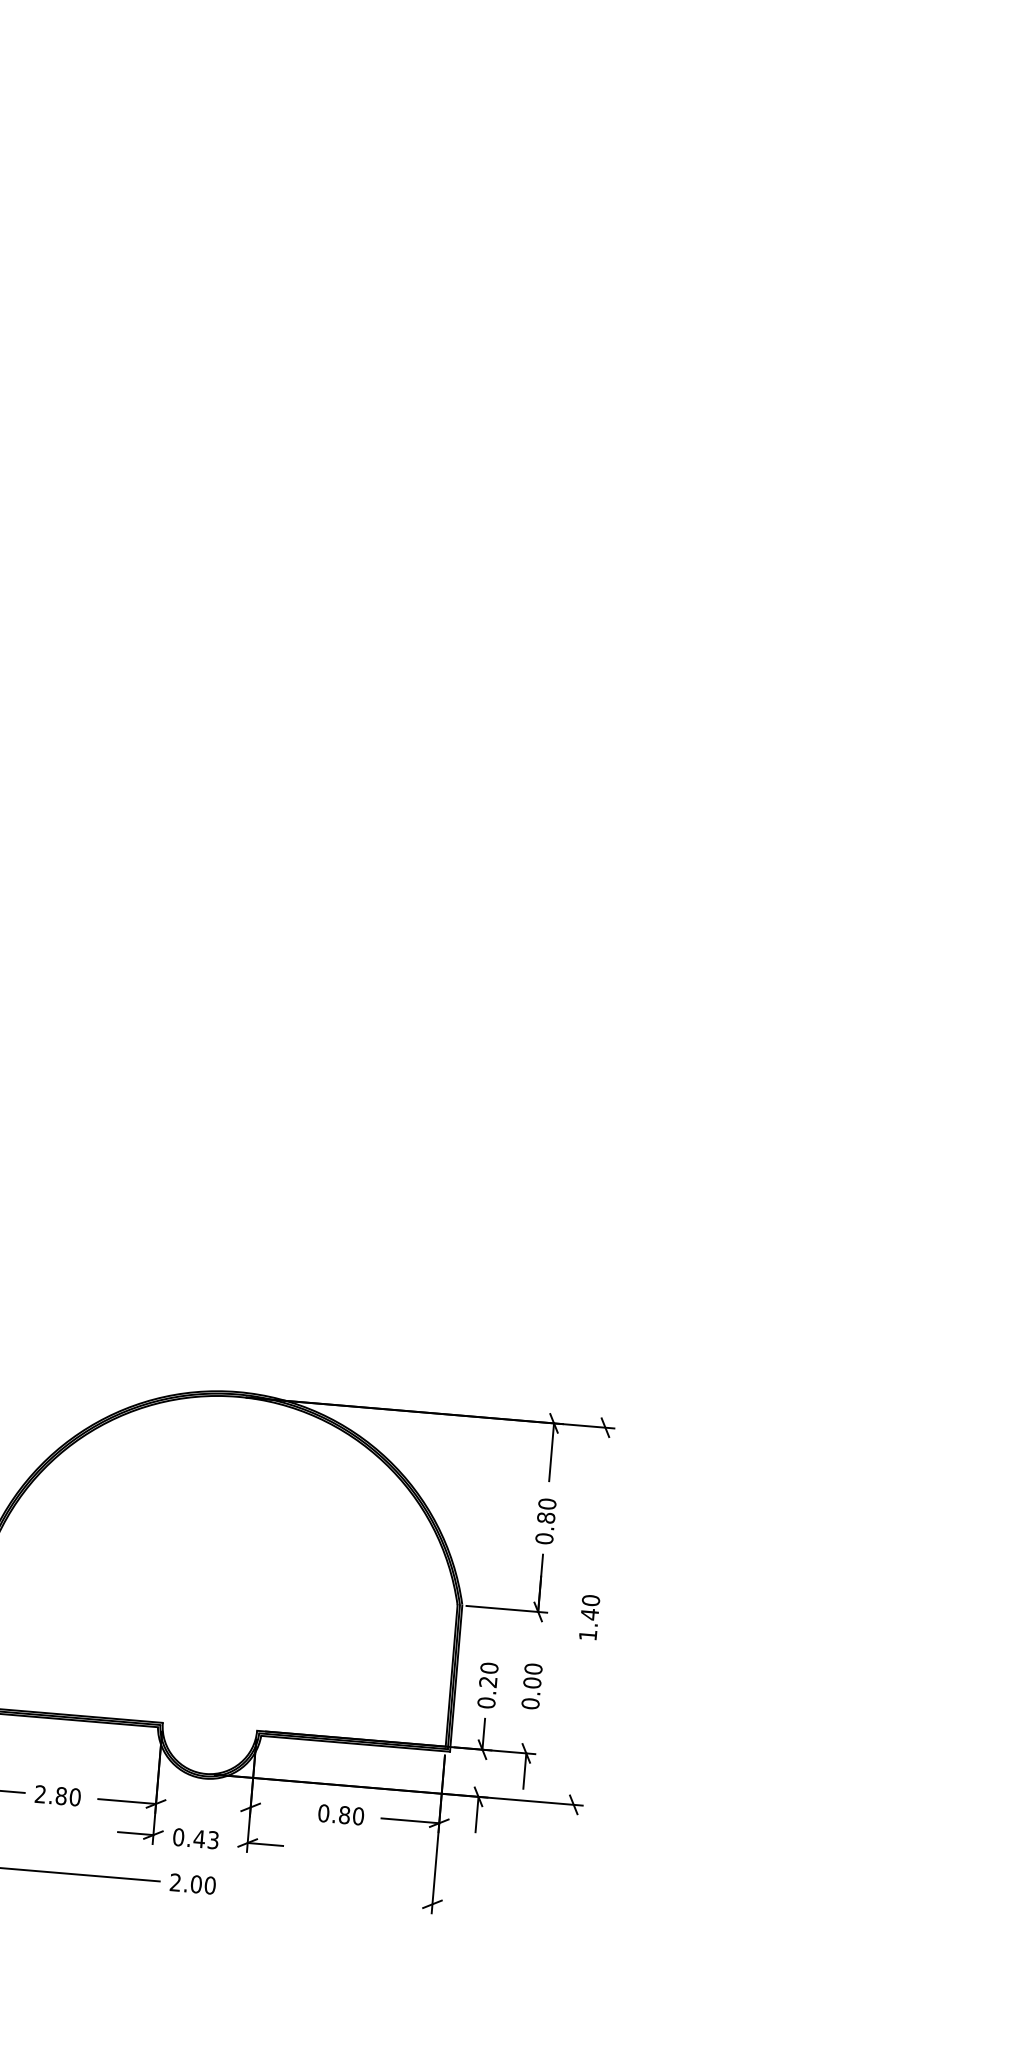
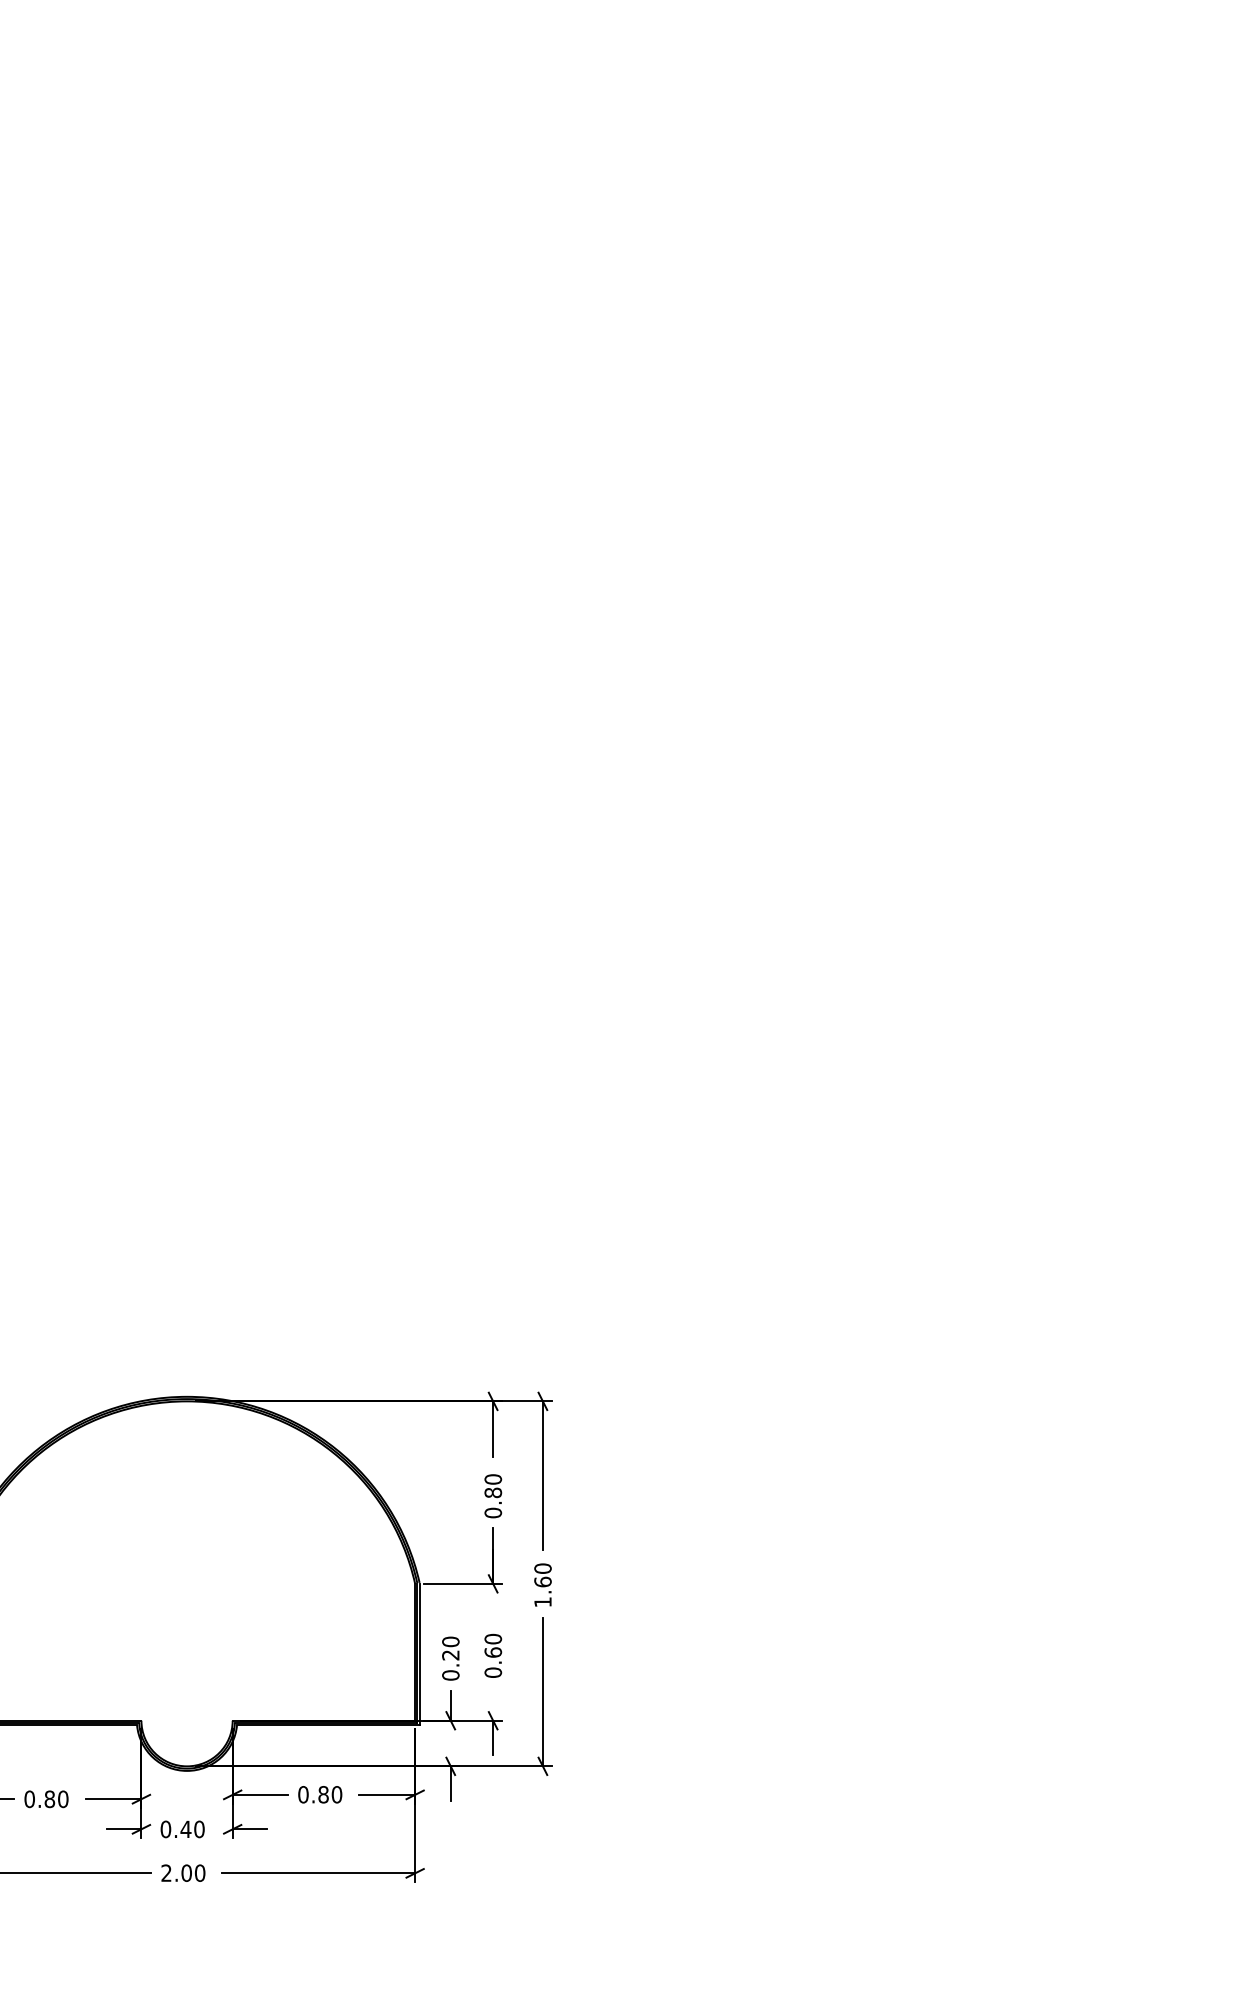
line: (598, 1504) -> (542, 1475), added
text: (589, 1613) -> (542, 1581), 1.40 -> 1.60
text: (531, 1682) -> (492, 1652), 0.00 -> 0.60
line: (579, 1727) -> (542, 1691), added
text: (40, 1794) -> (29, 1799), 2.80 -> 0.80
line: (279, 1809) -> (260, 1794), added
text: (213, 1840) -> (199, 1829), 0.43 -> 0.40
line: (332, 1896) -> (318, 1873), added

